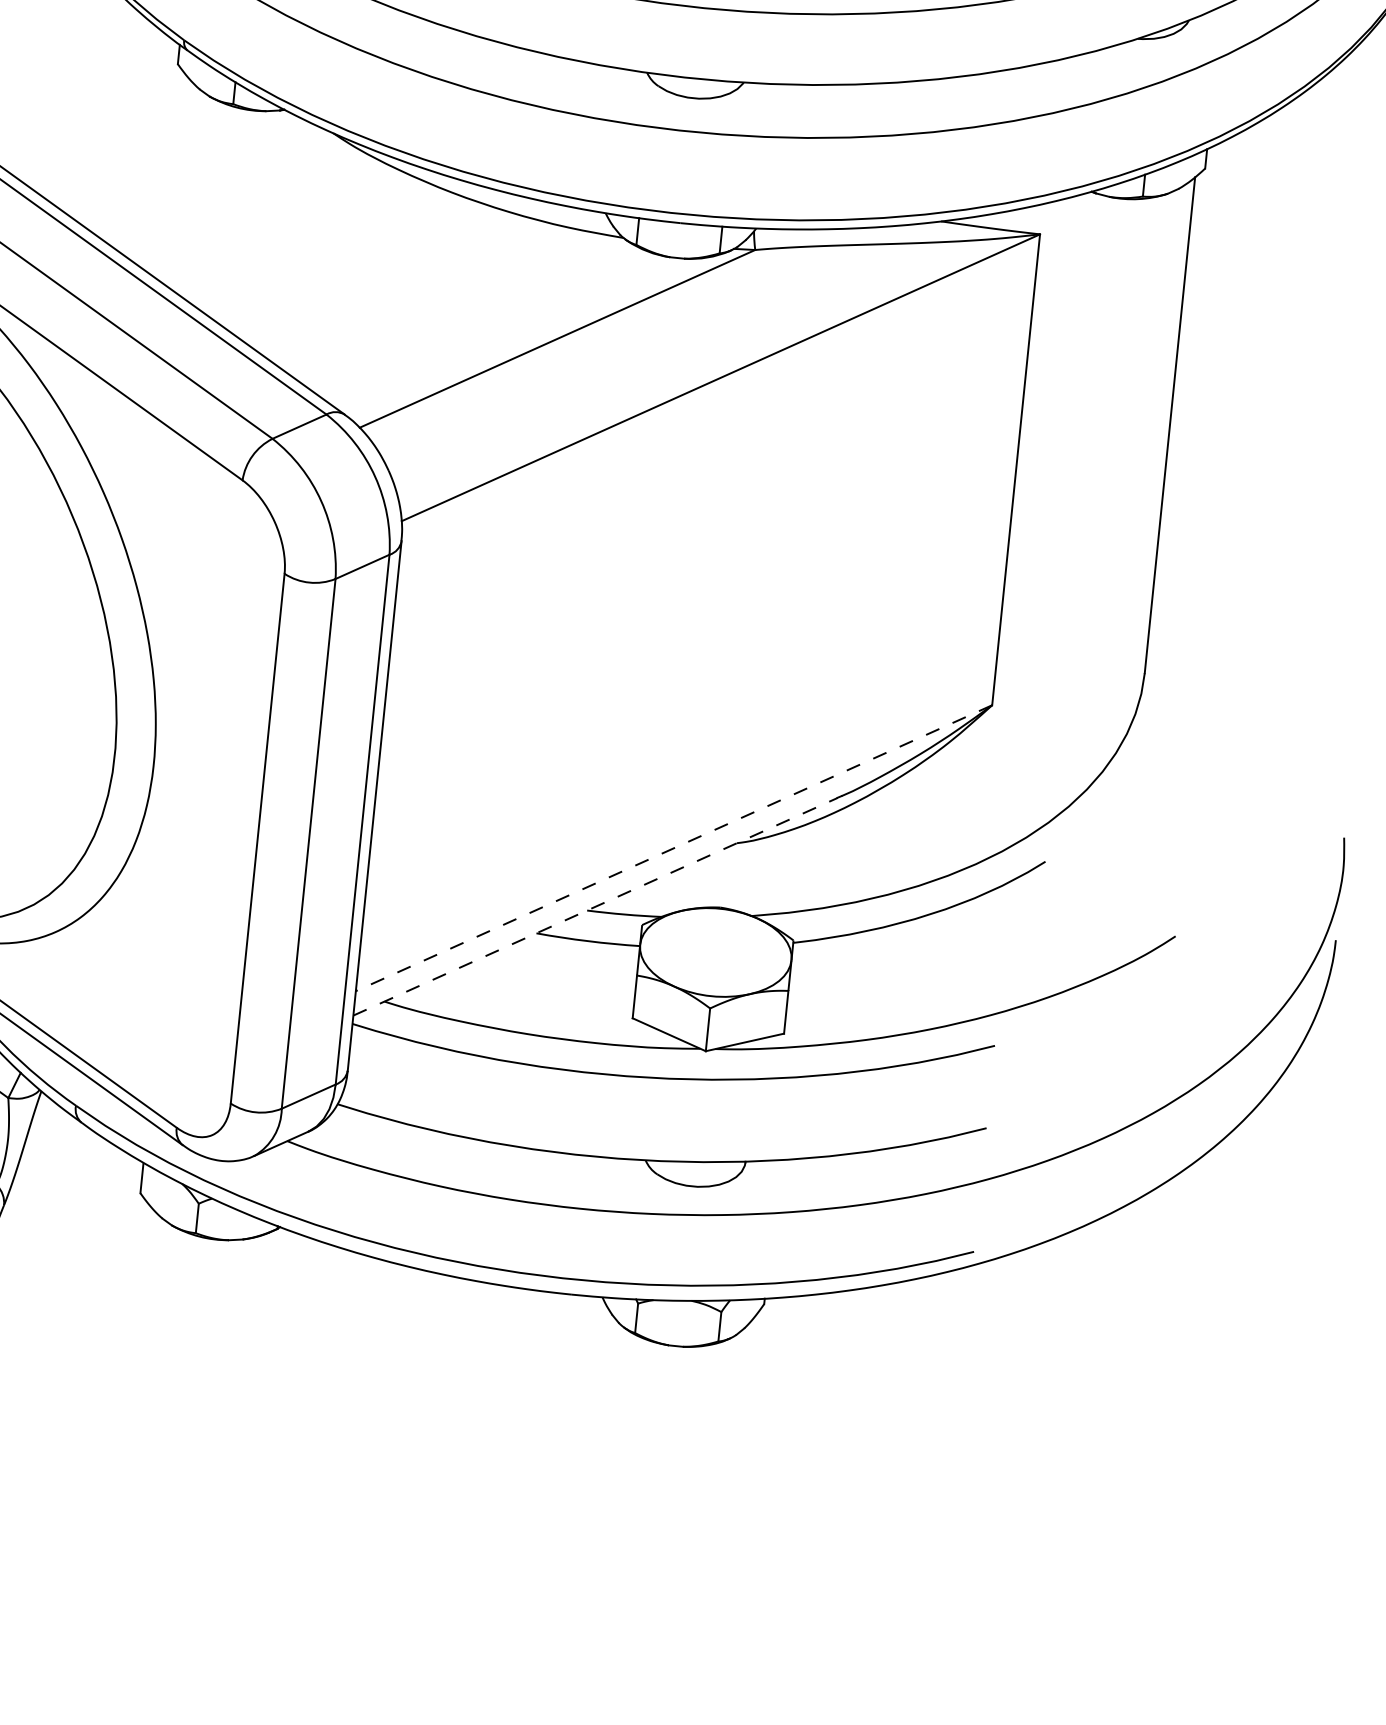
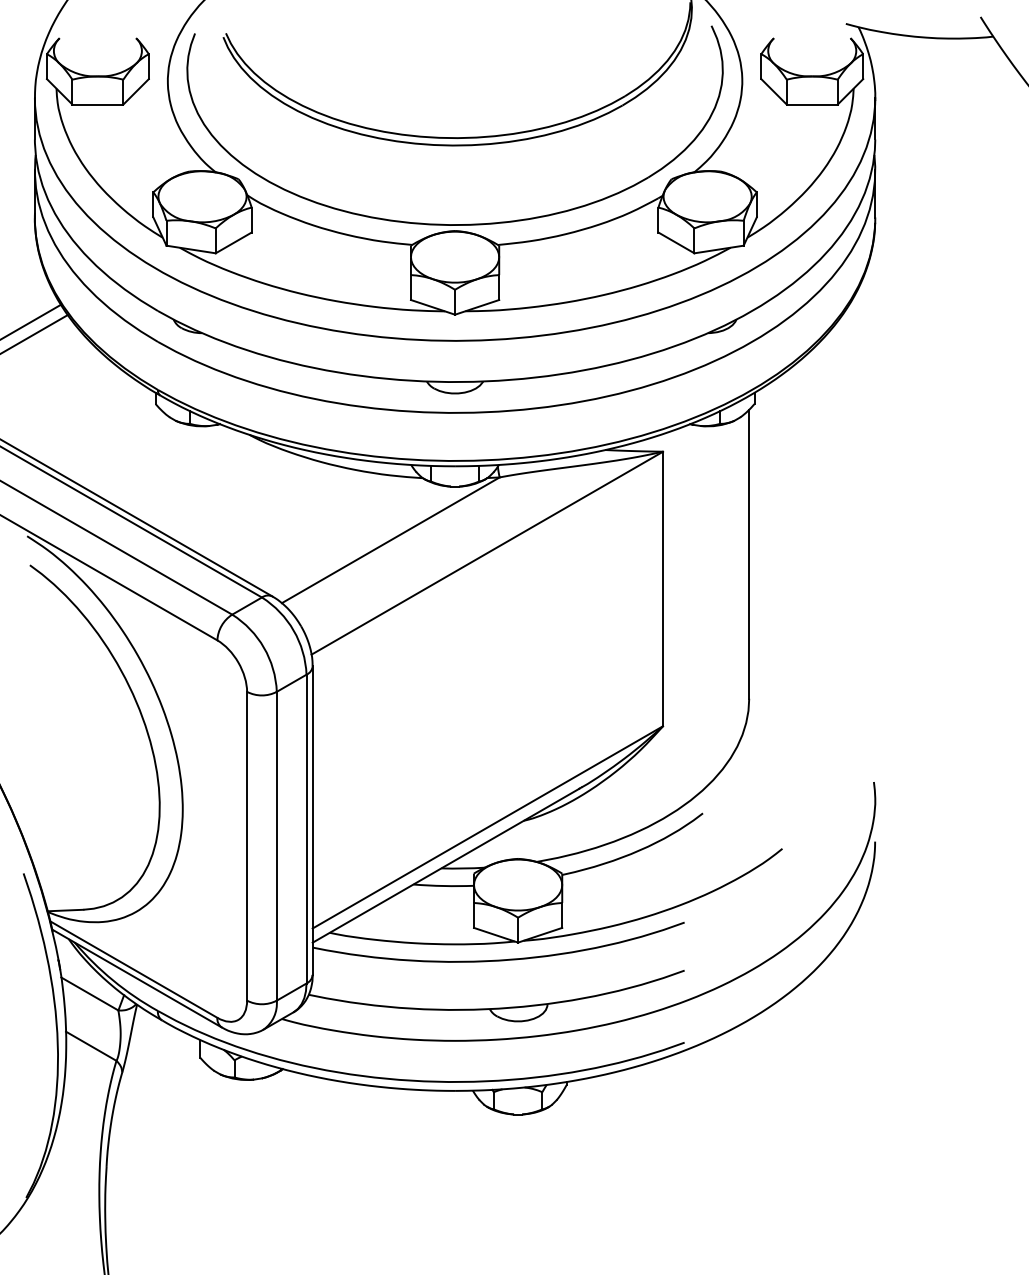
line: (673, 848) -> (487, 827), dashed -> solid
line: (596, 906) -> (446, 865), dashed -> solid

